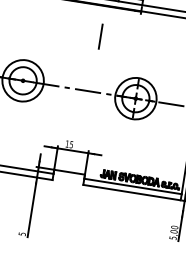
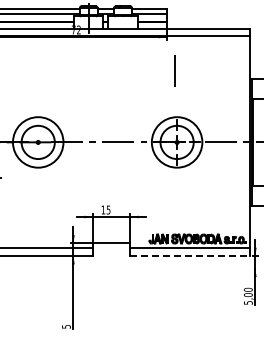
line: (100, 36) -> (174, 70), moved
line: (132, 193) -> (190, 256), solid -> dashed

